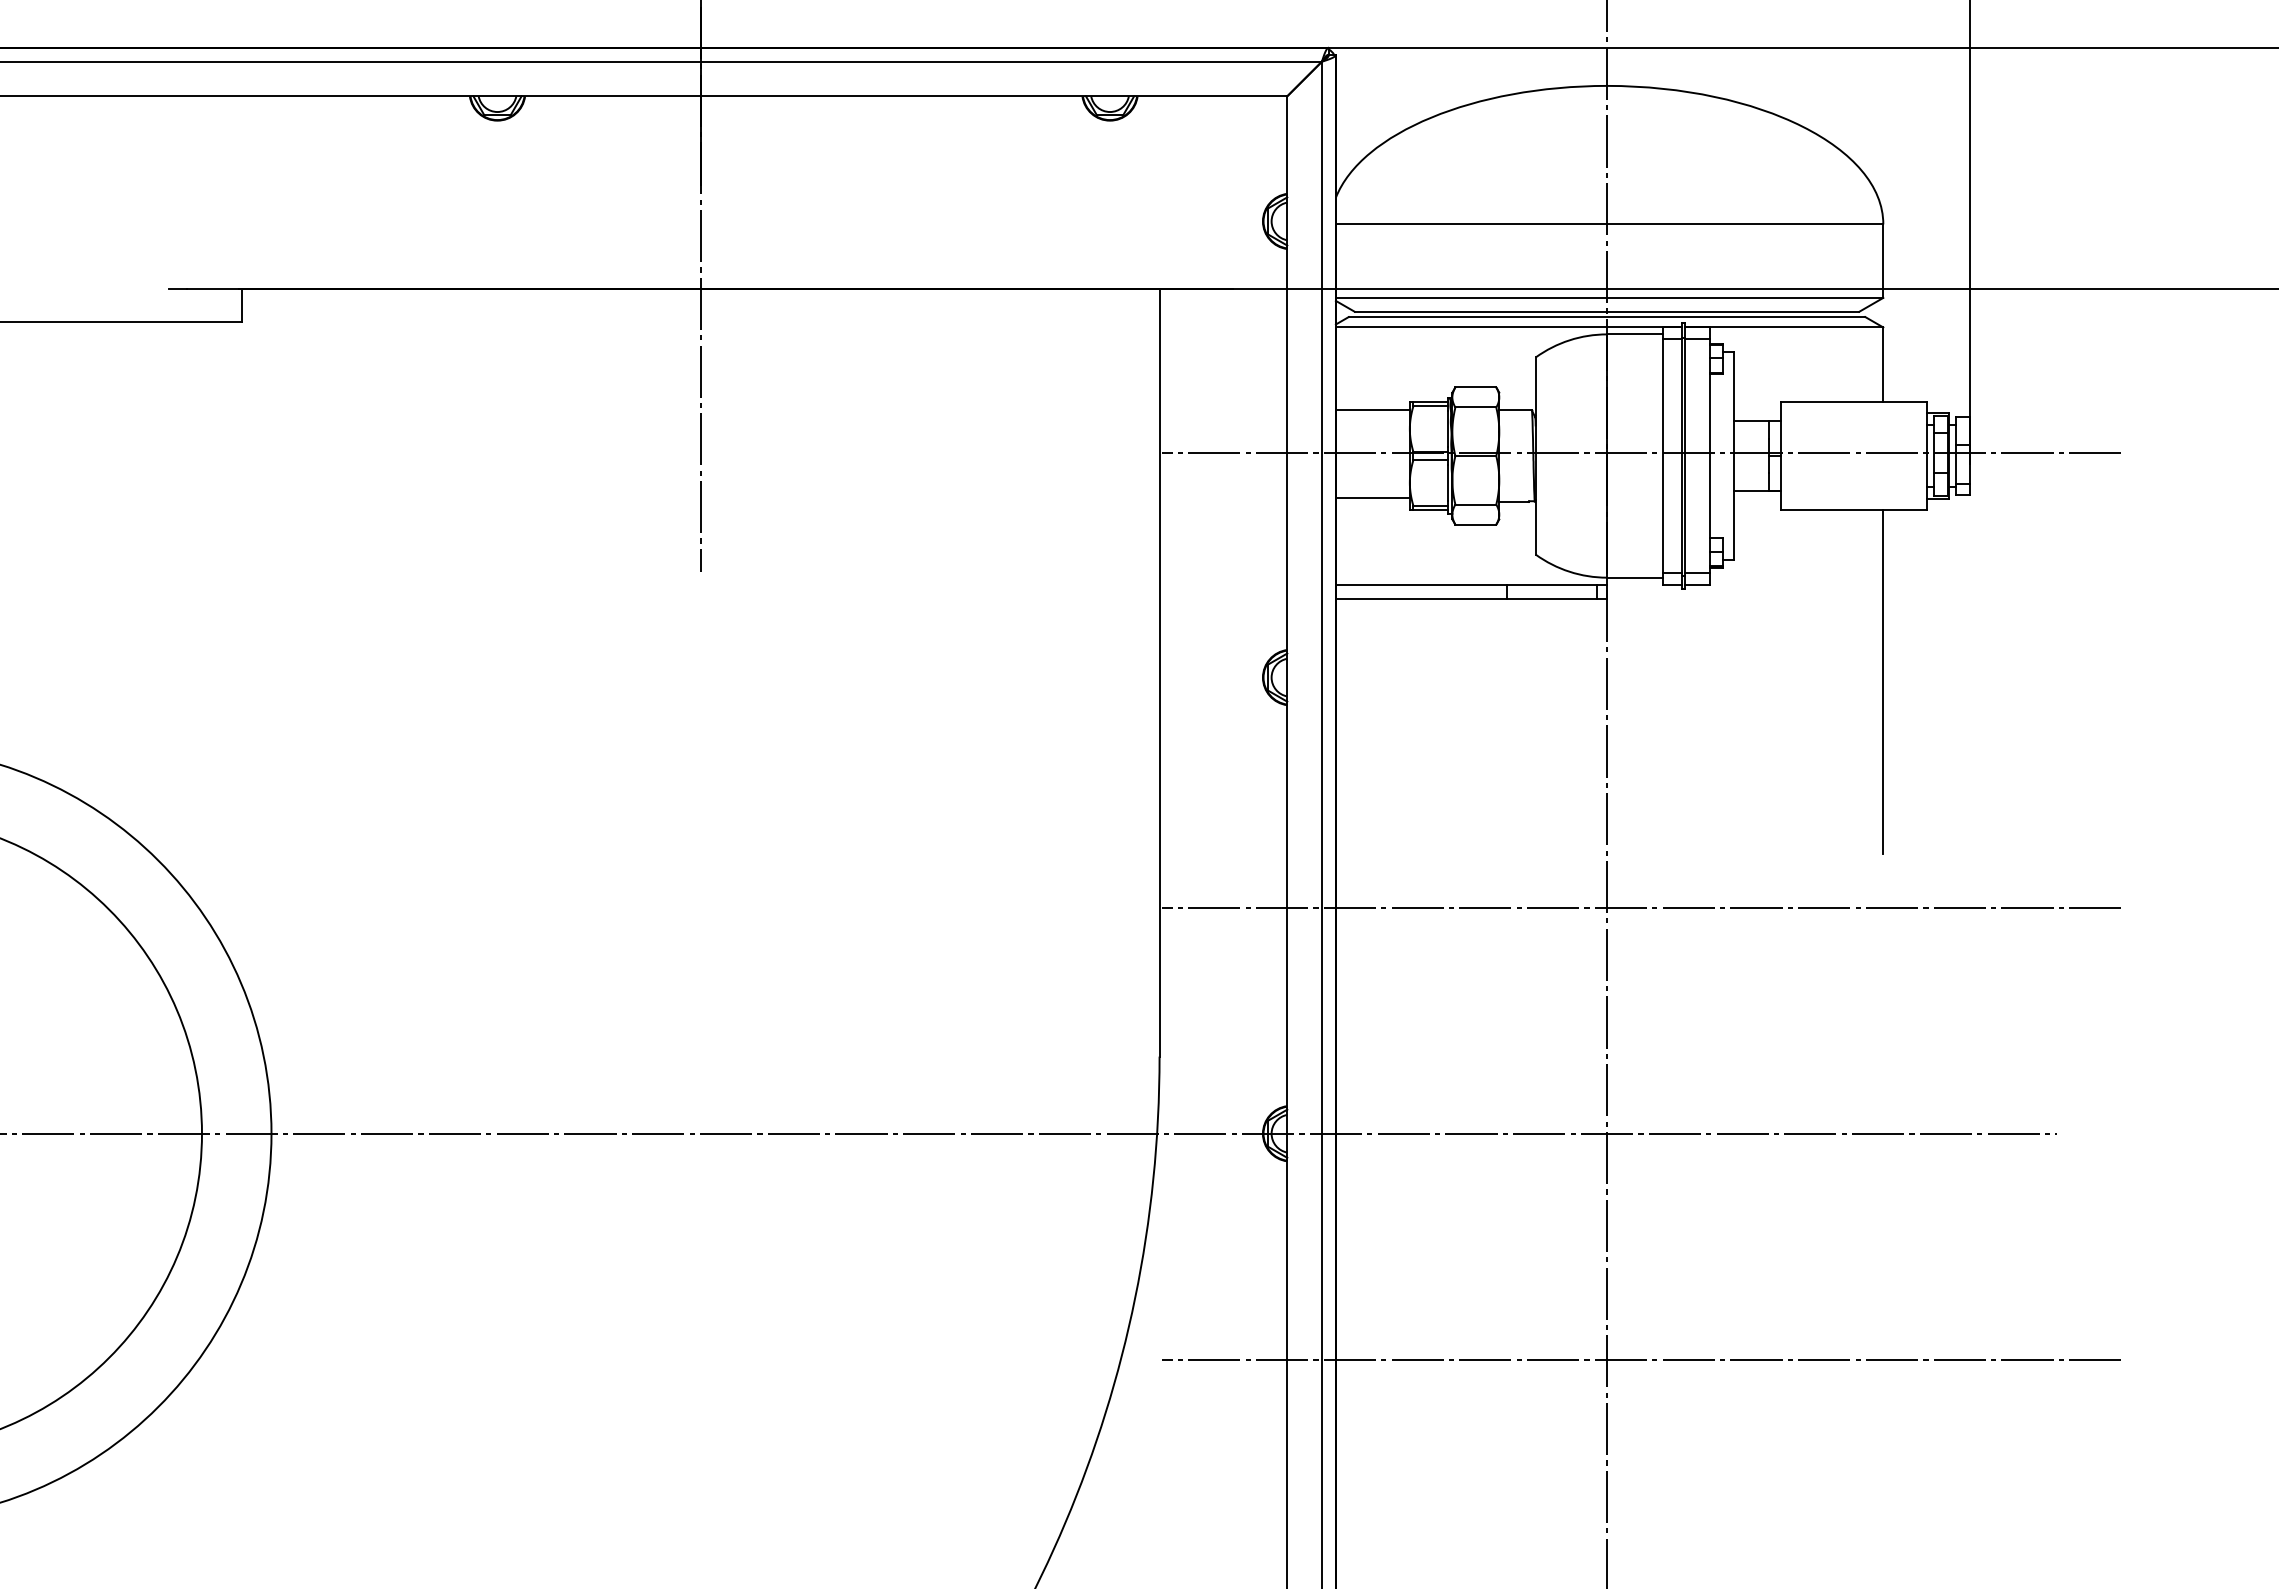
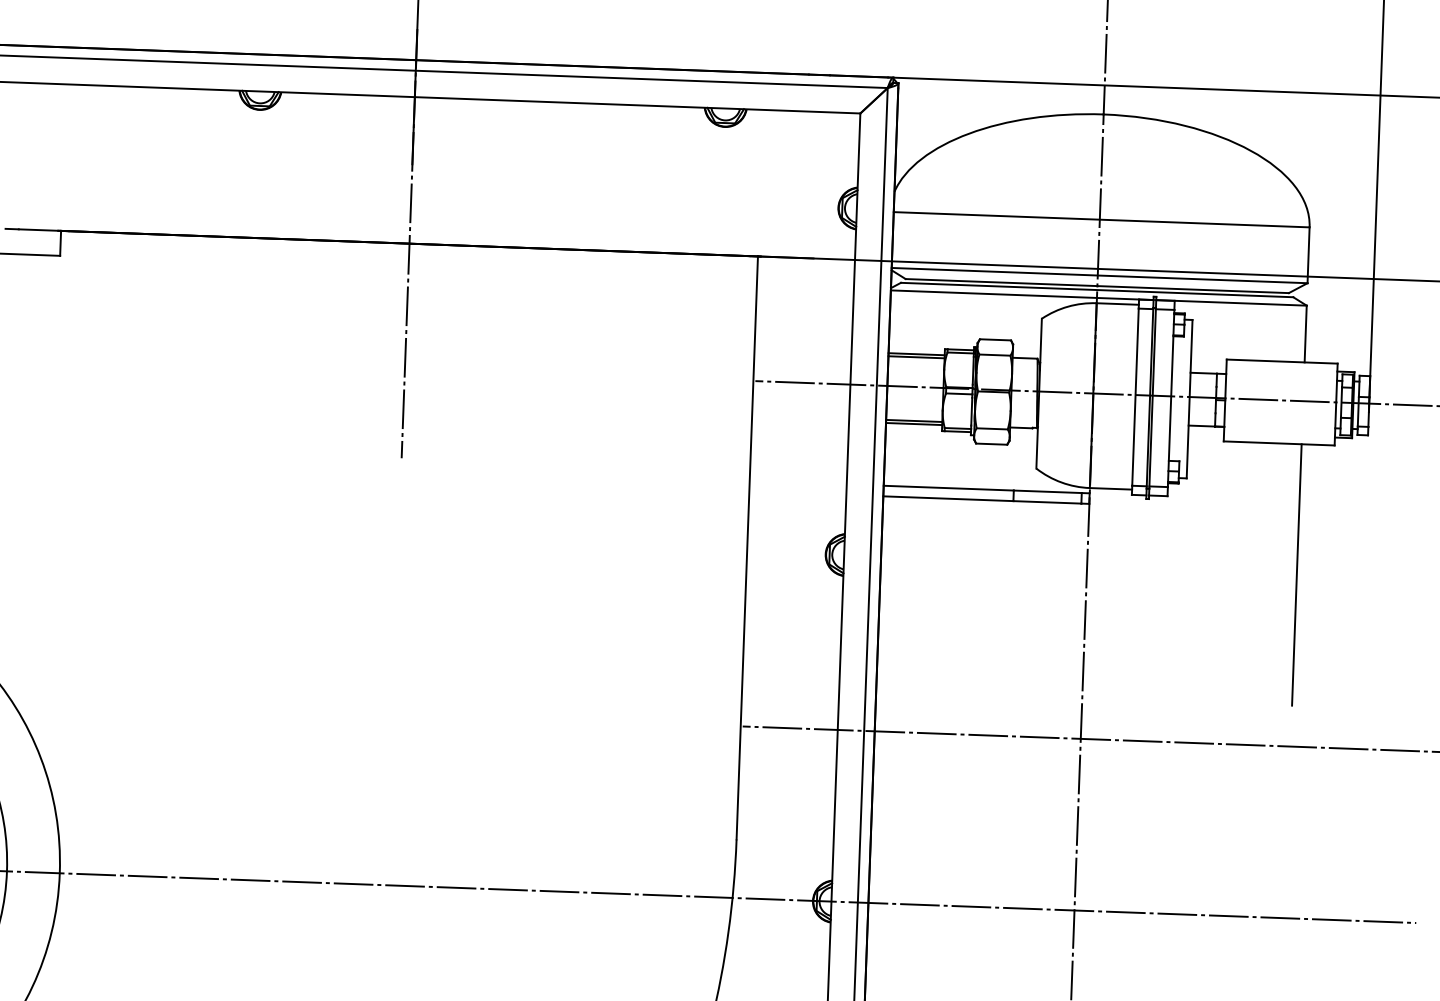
line: (1372, 414) -> (916, 357), added
line: (1372, 501) -> (913, 423), added

